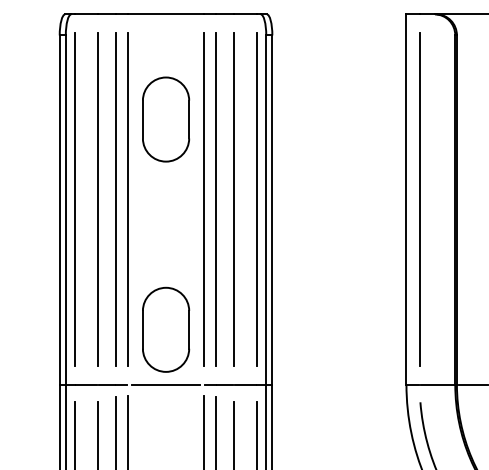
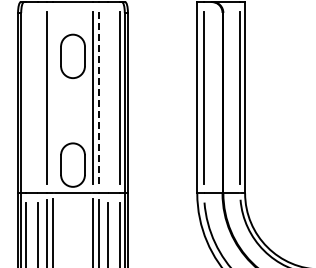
line: (76, 199) -> (26, 97), removed
line: (97, 199) -> (37, 97), removed
line: (128, 199) -> (53, 97), removed
line: (215, 199) -> (98, 97), solid -> dashed
line: (234, 199) -> (108, 97), removed

